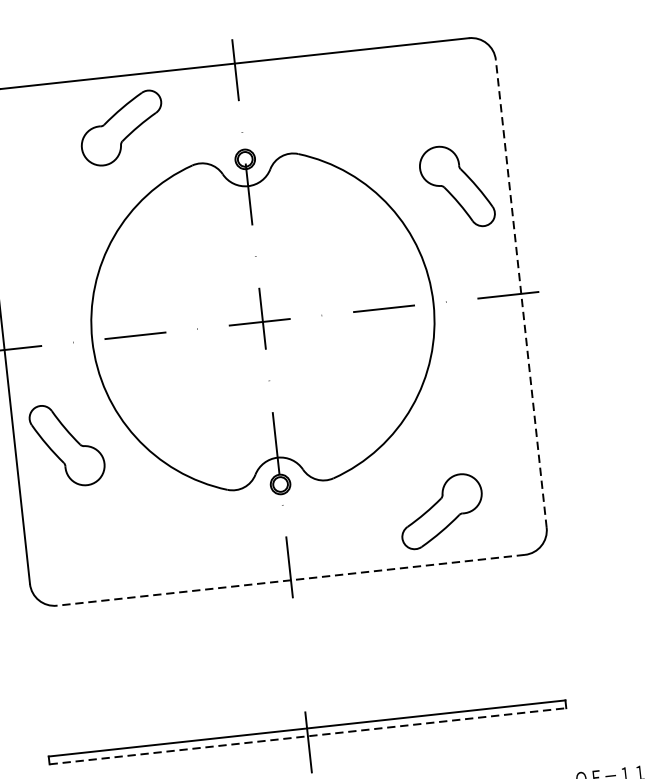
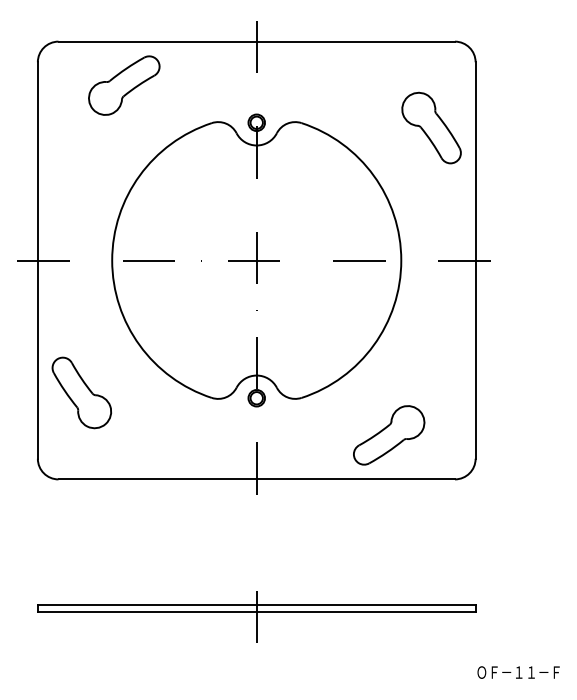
part: (122, 128) -> (124, 85), moved
part: (456, 186) -> (431, 127), moved
line: (521, 293) -> (475, 260), dashed -> solid
part: (66, 444) -> (81, 392), moved
line: (290, 580) -> (256, 479), dashed -> solid
line: (307, 736) -> (256, 611), dashed -> solid

